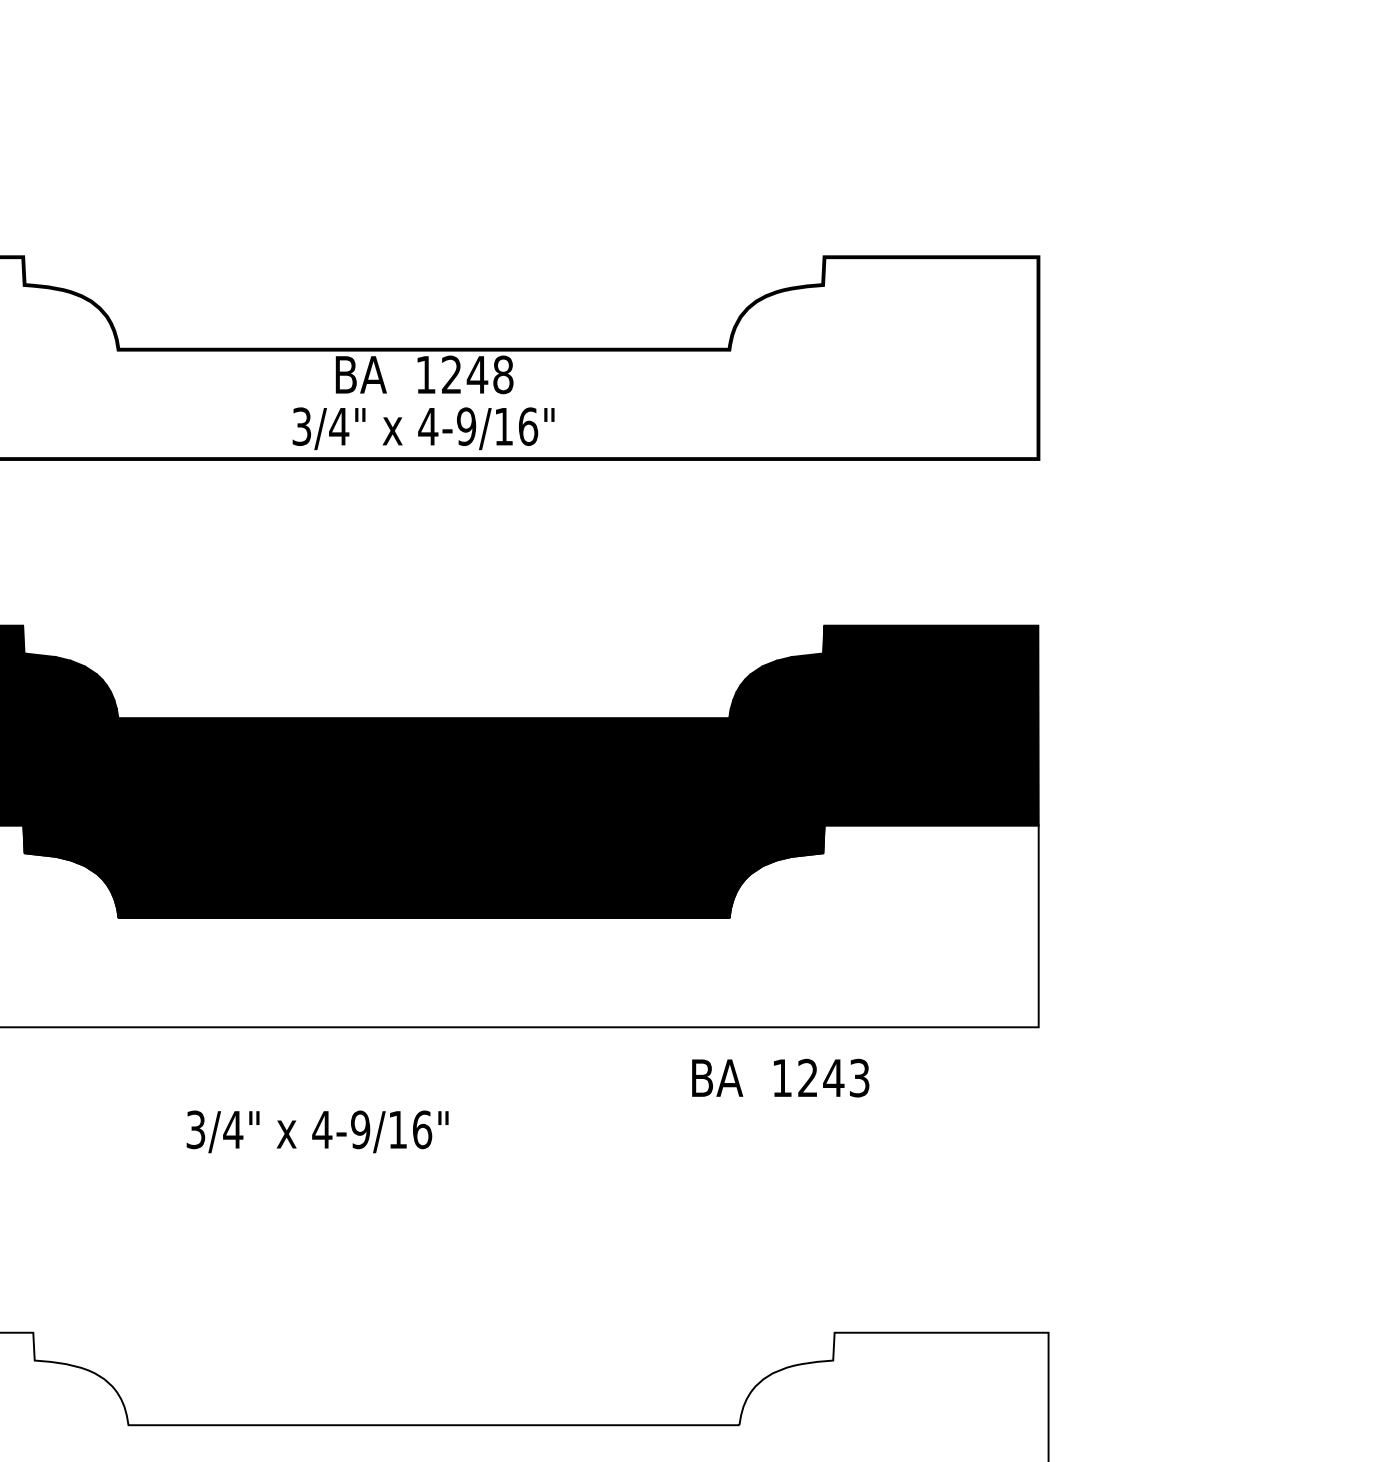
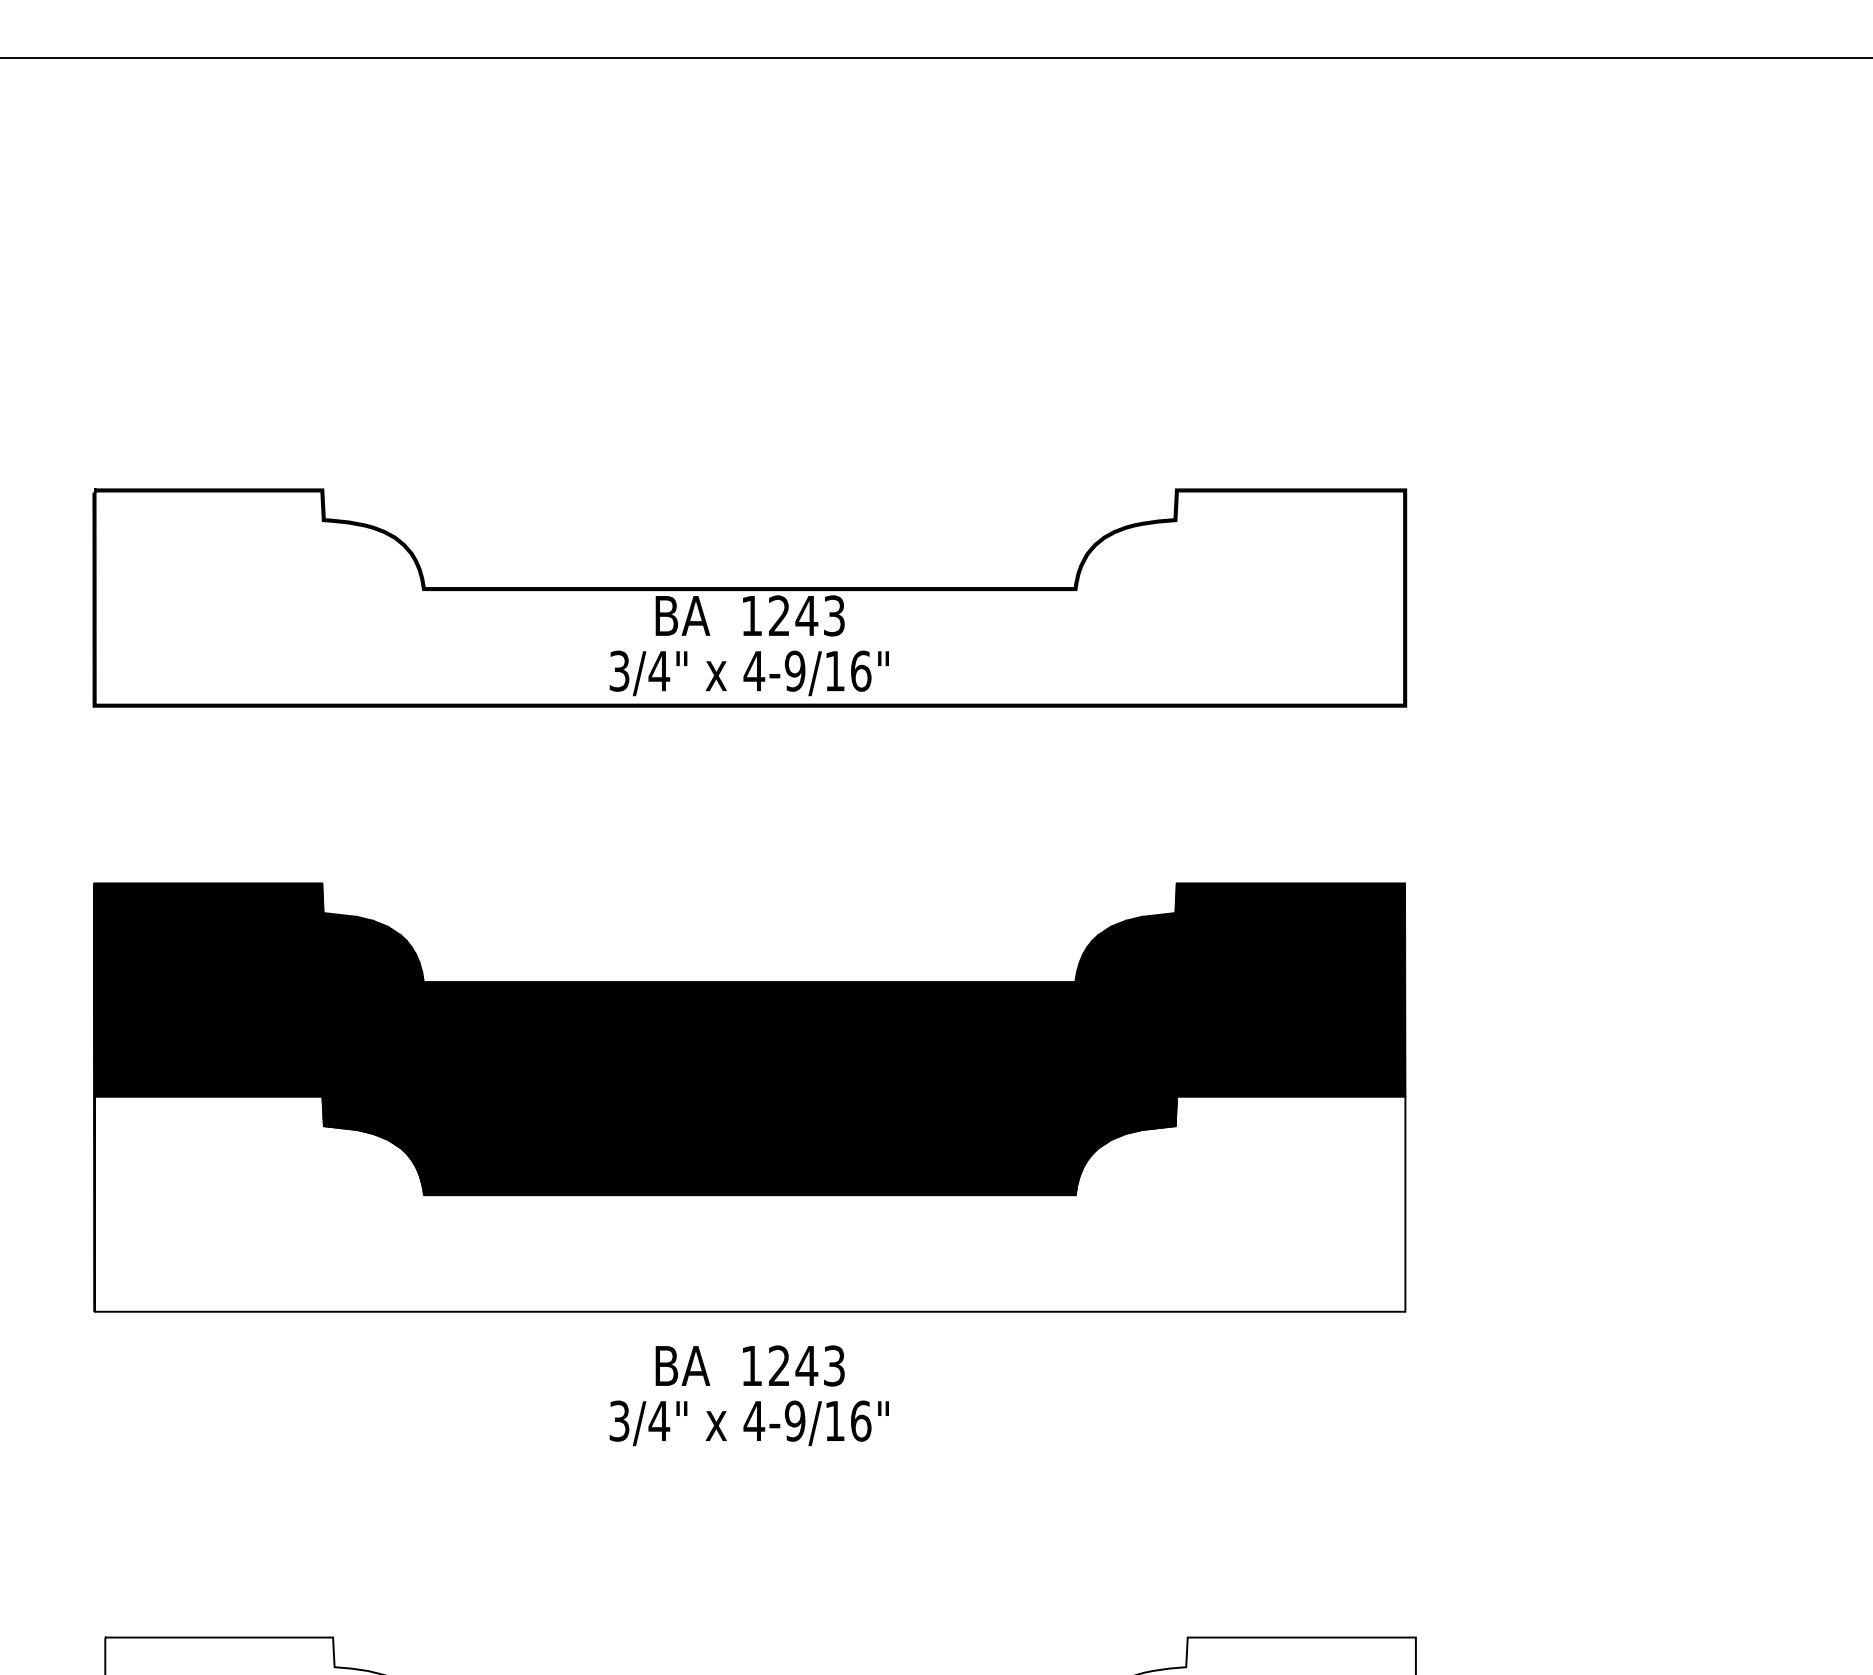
text: (503, 374) -> (834, 615), 1248 -> 1243
text: (780, 1077) -> (749, 1365), moved
text: (316, 1132) -> (748, 1423), moved

